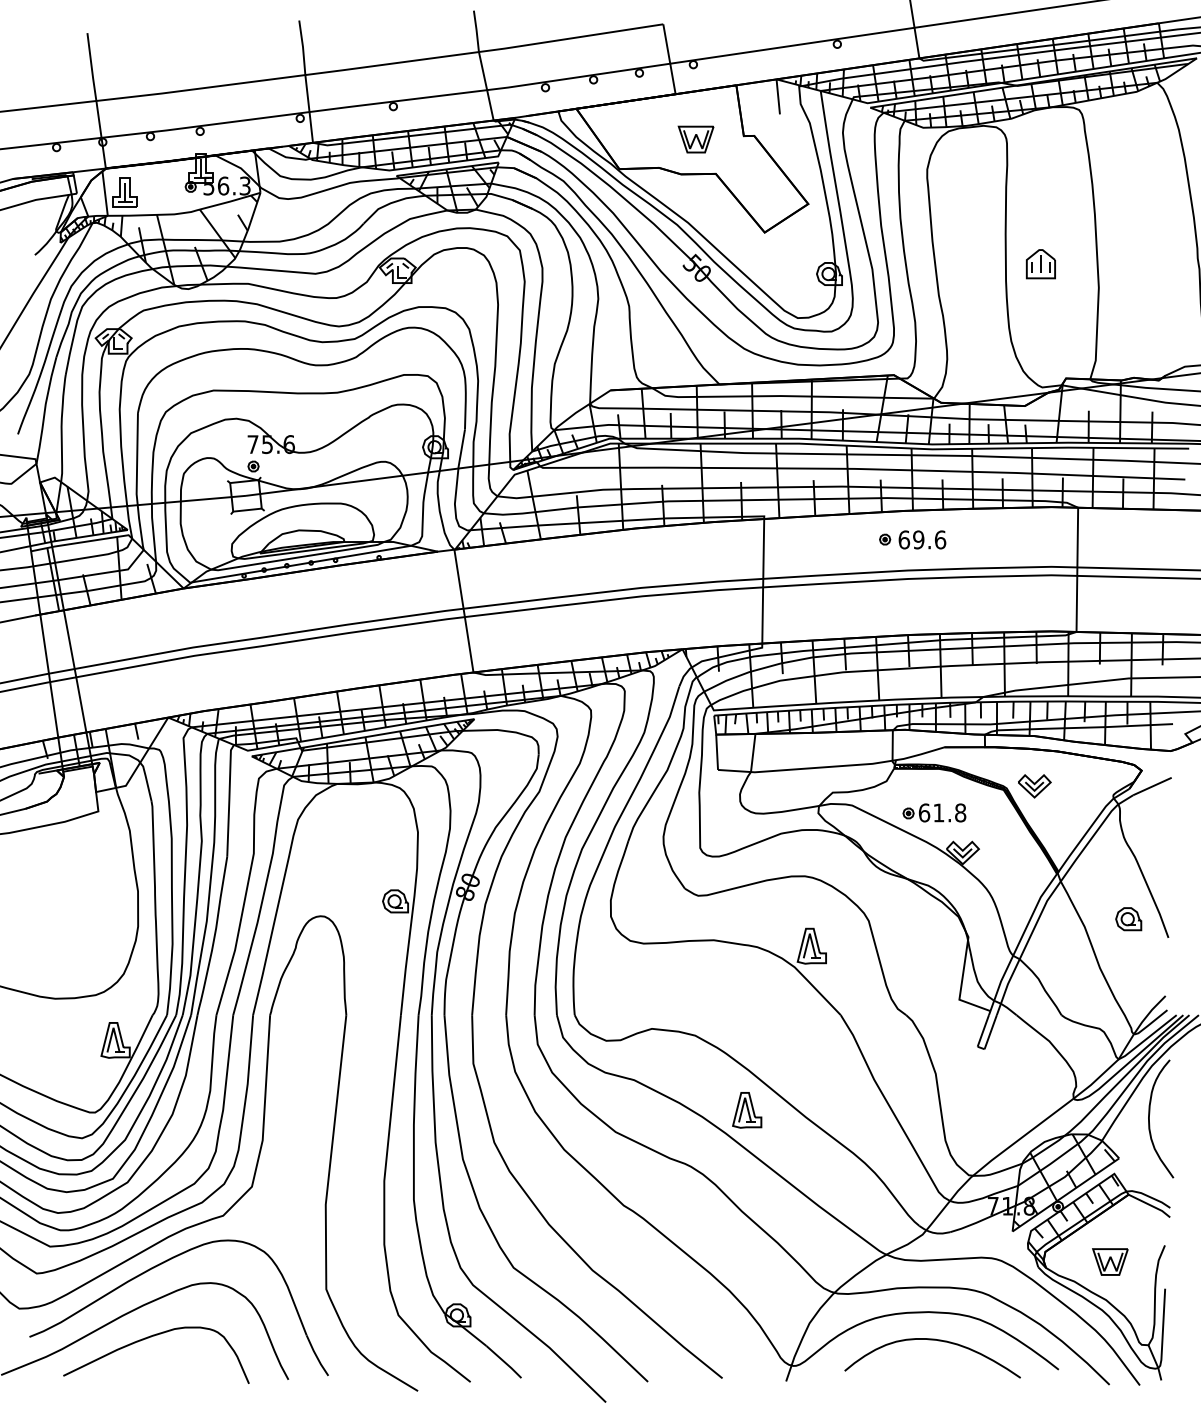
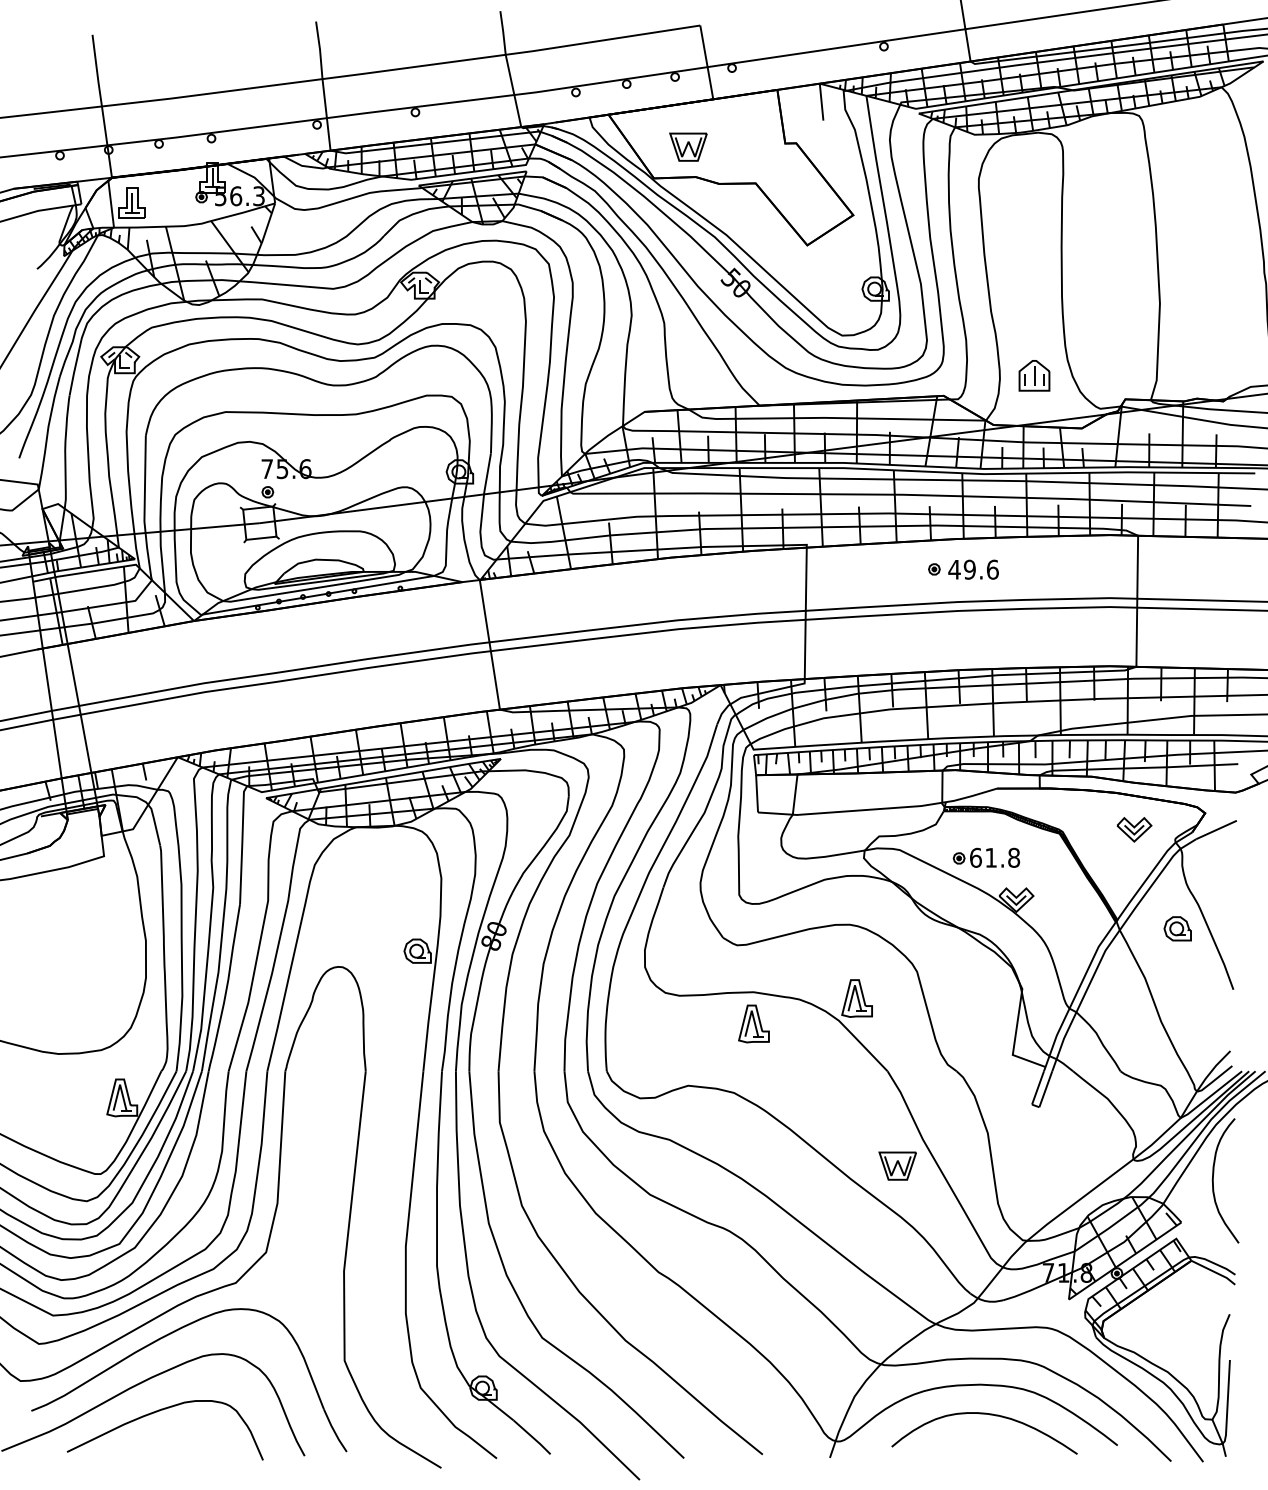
part: (695, 139) -> (687, 147), moved
part: (1040, 264) -> (1033, 376), moved
text: (904, 539) -> (954, 569), 69.6 -> 49.6
part: (1034, 786) -> (1134, 829), moved
part: (1128, 919) -> (1177, 929), moved
part: (747, 1110) -> (754, 1024), moved
part: (1110, 1261) -> (897, 1165), moved

